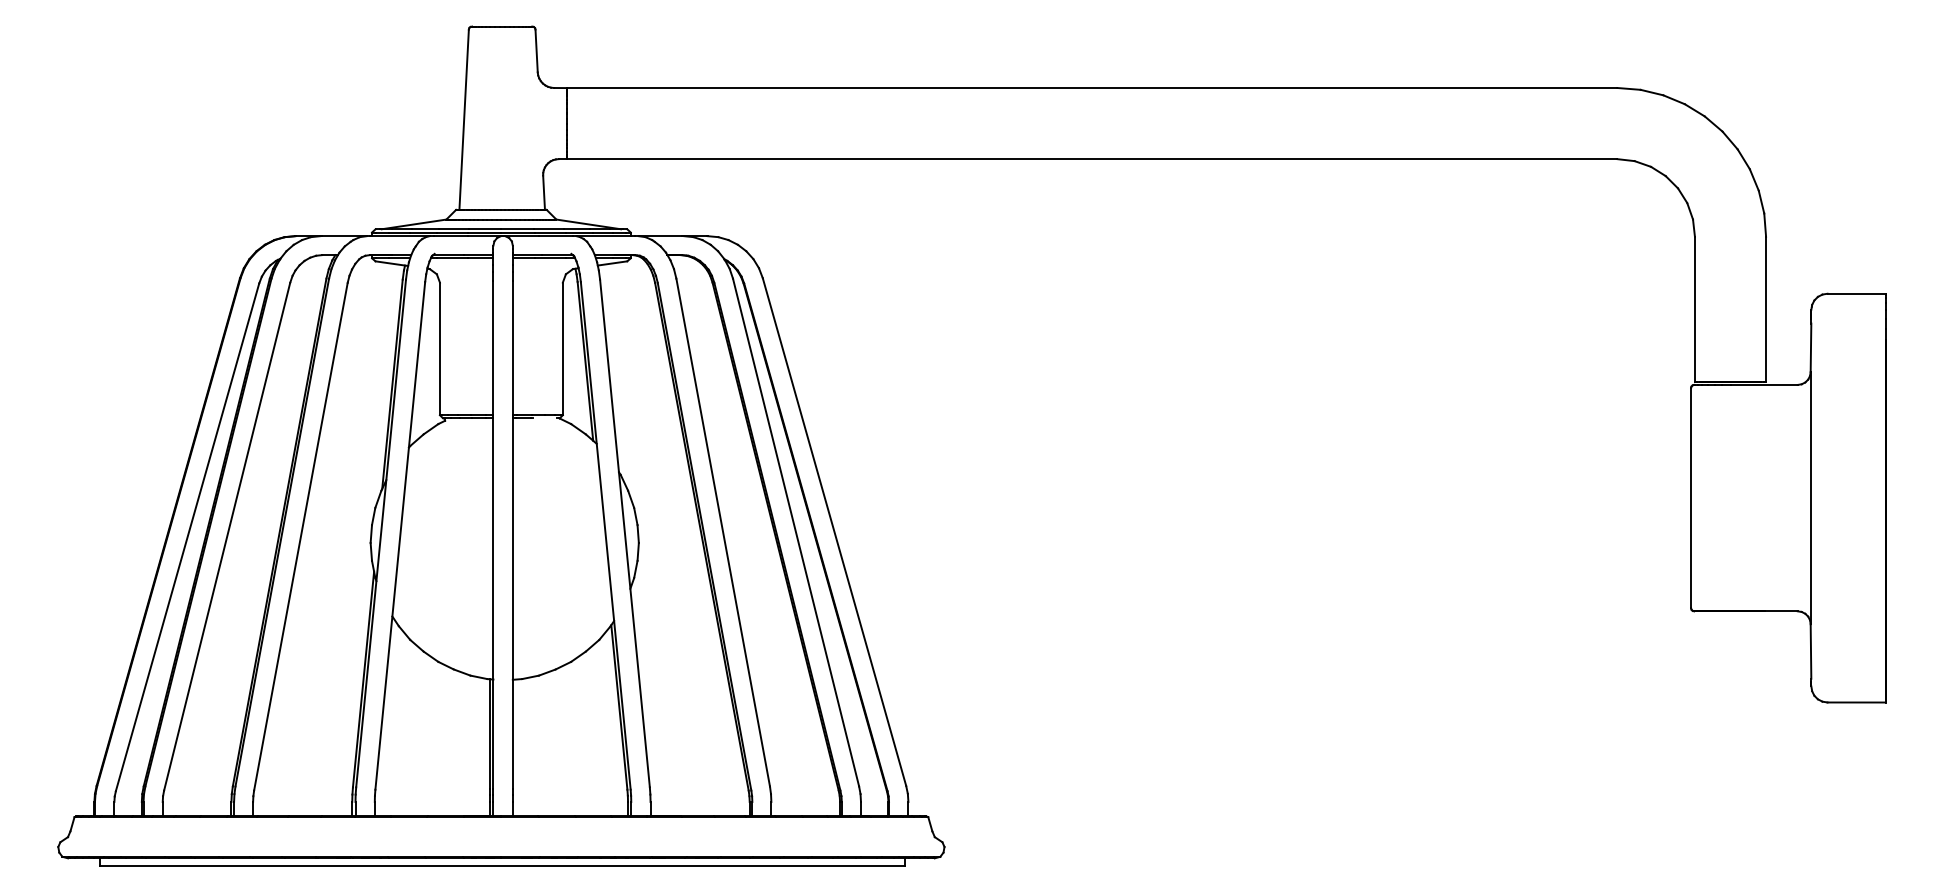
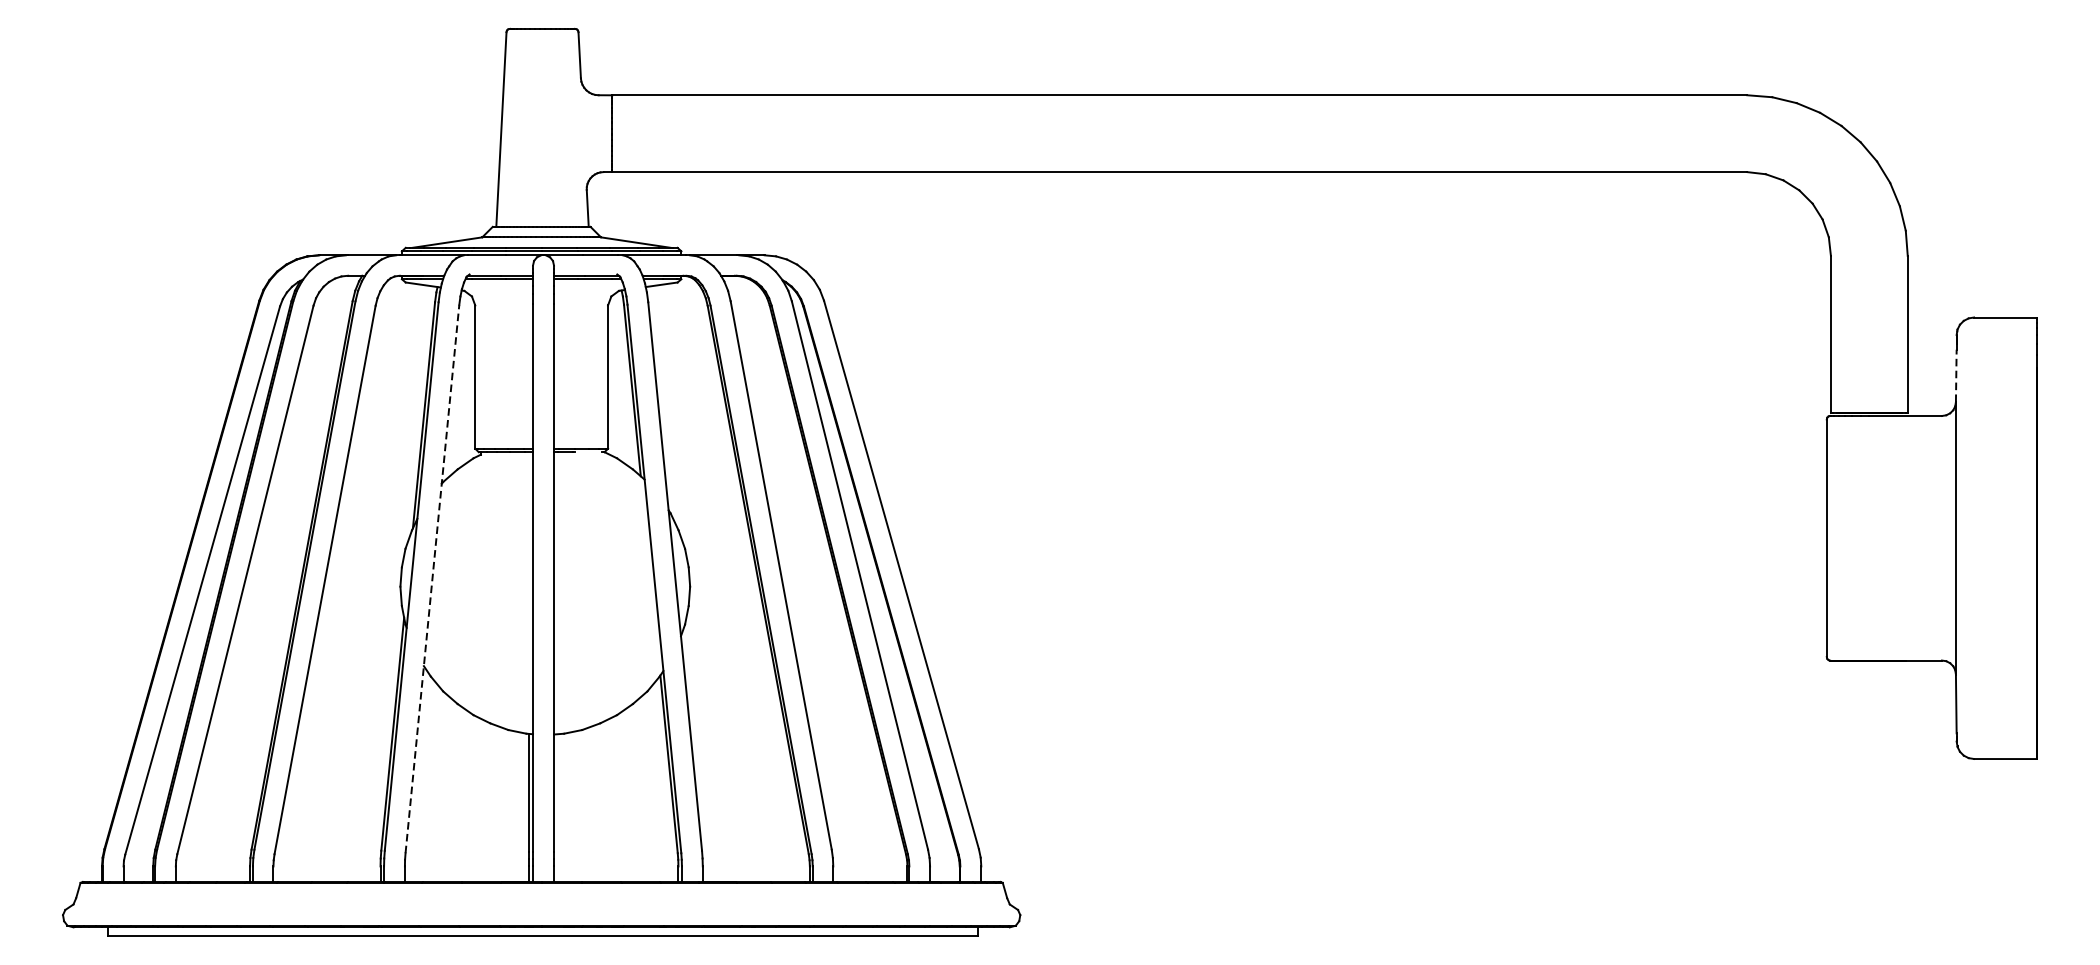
line: (1811, 347) -> (1956, 375), solid -> dashed
line: (400, 535) -> (432, 578), solid -> dashed

